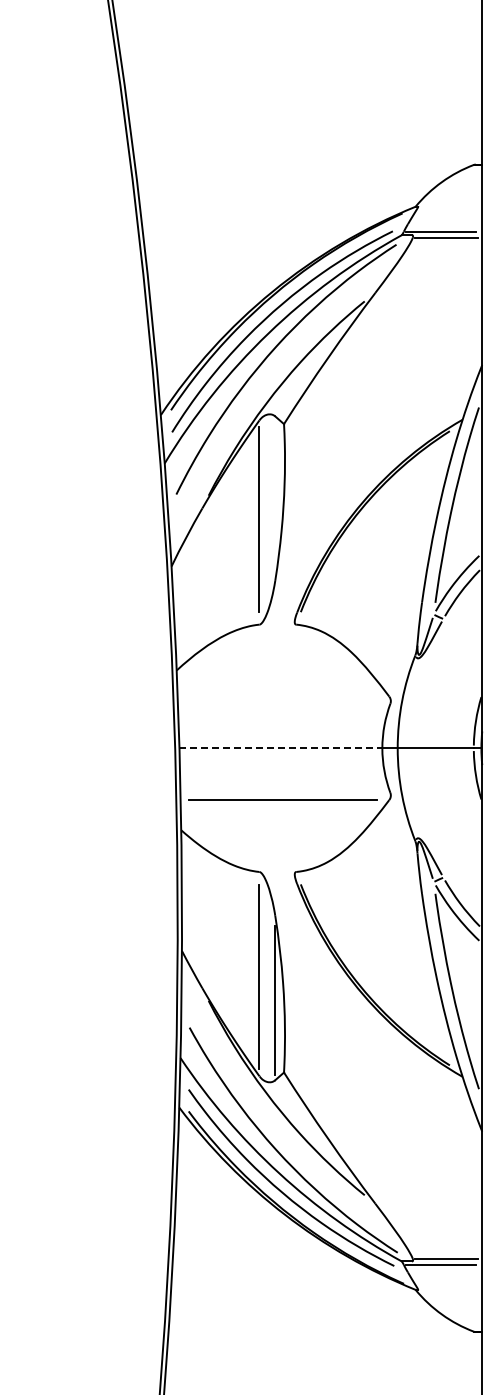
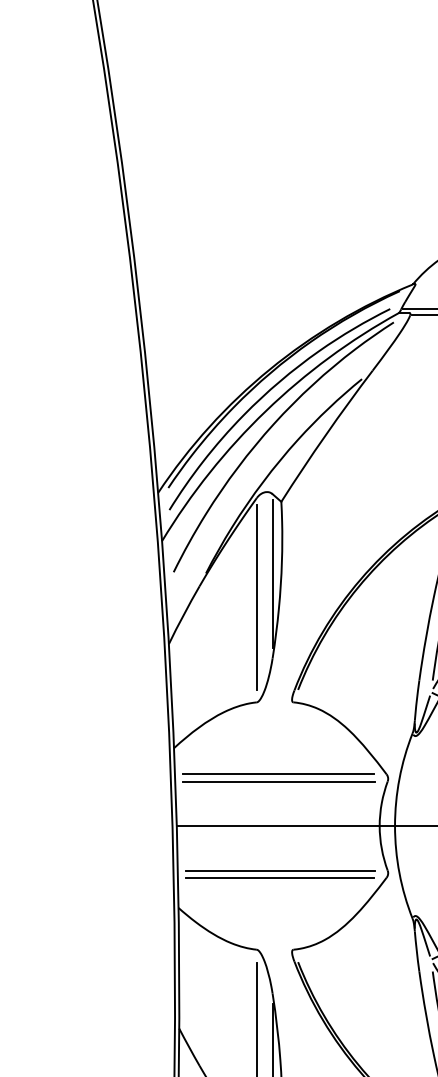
line: (275, 496) -> (272, 574), added
line: (280, 696) -> (277, 774), added
line: (281, 703) -> (278, 781), added
line: (281, 748) -> (278, 826), dashed -> solid
line: (282, 792) -> (279, 870), added

